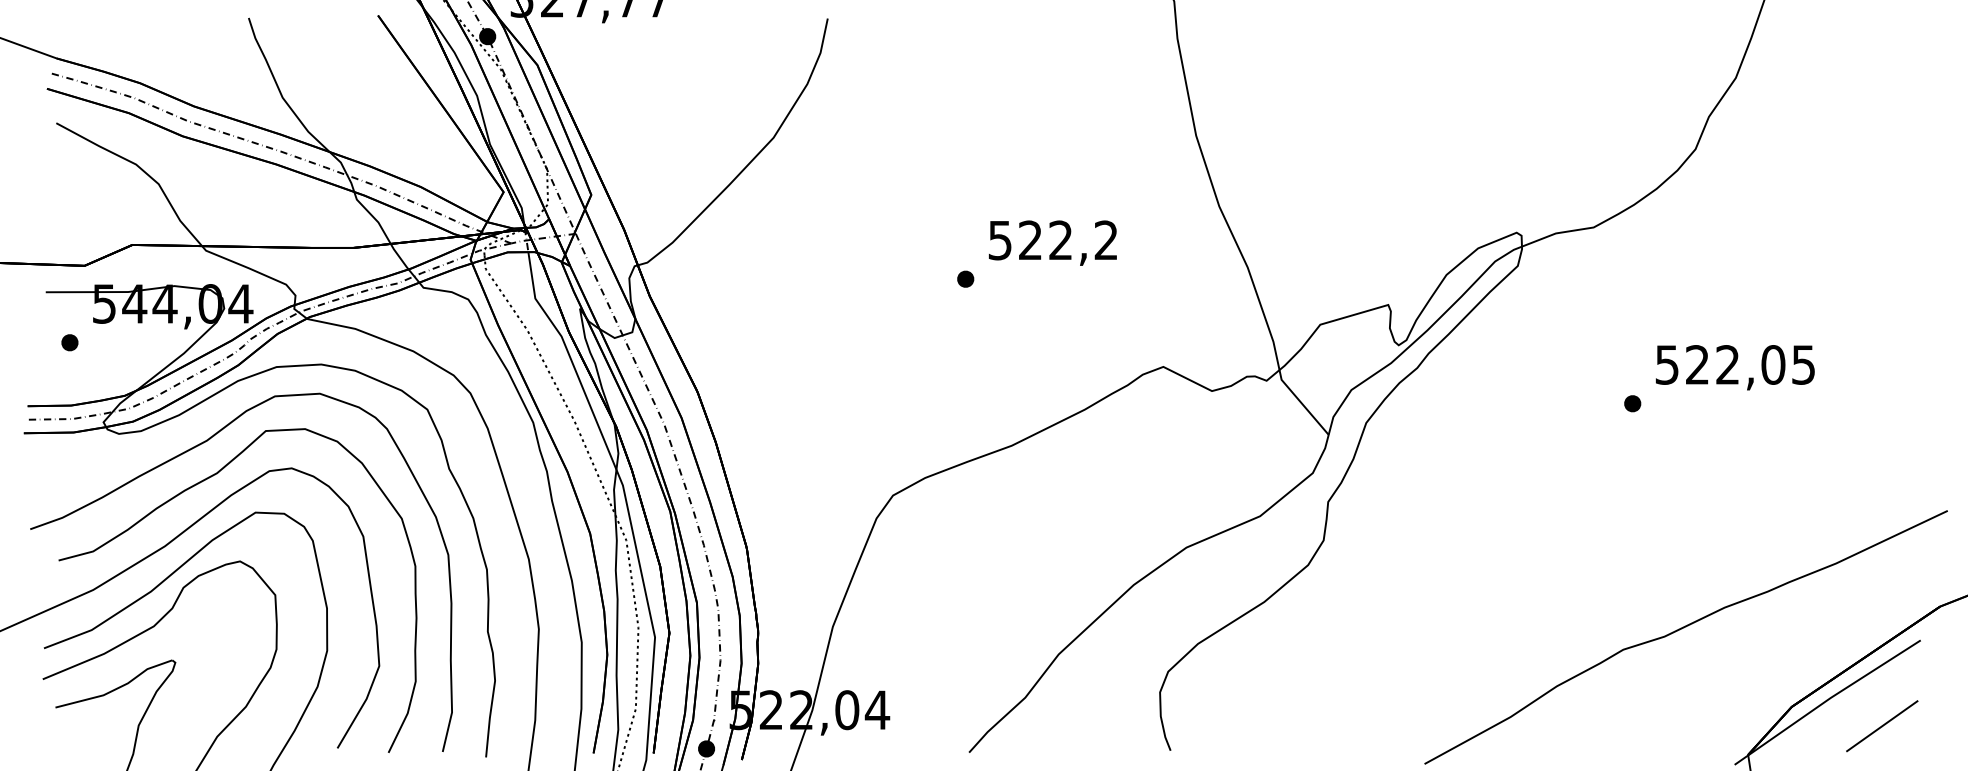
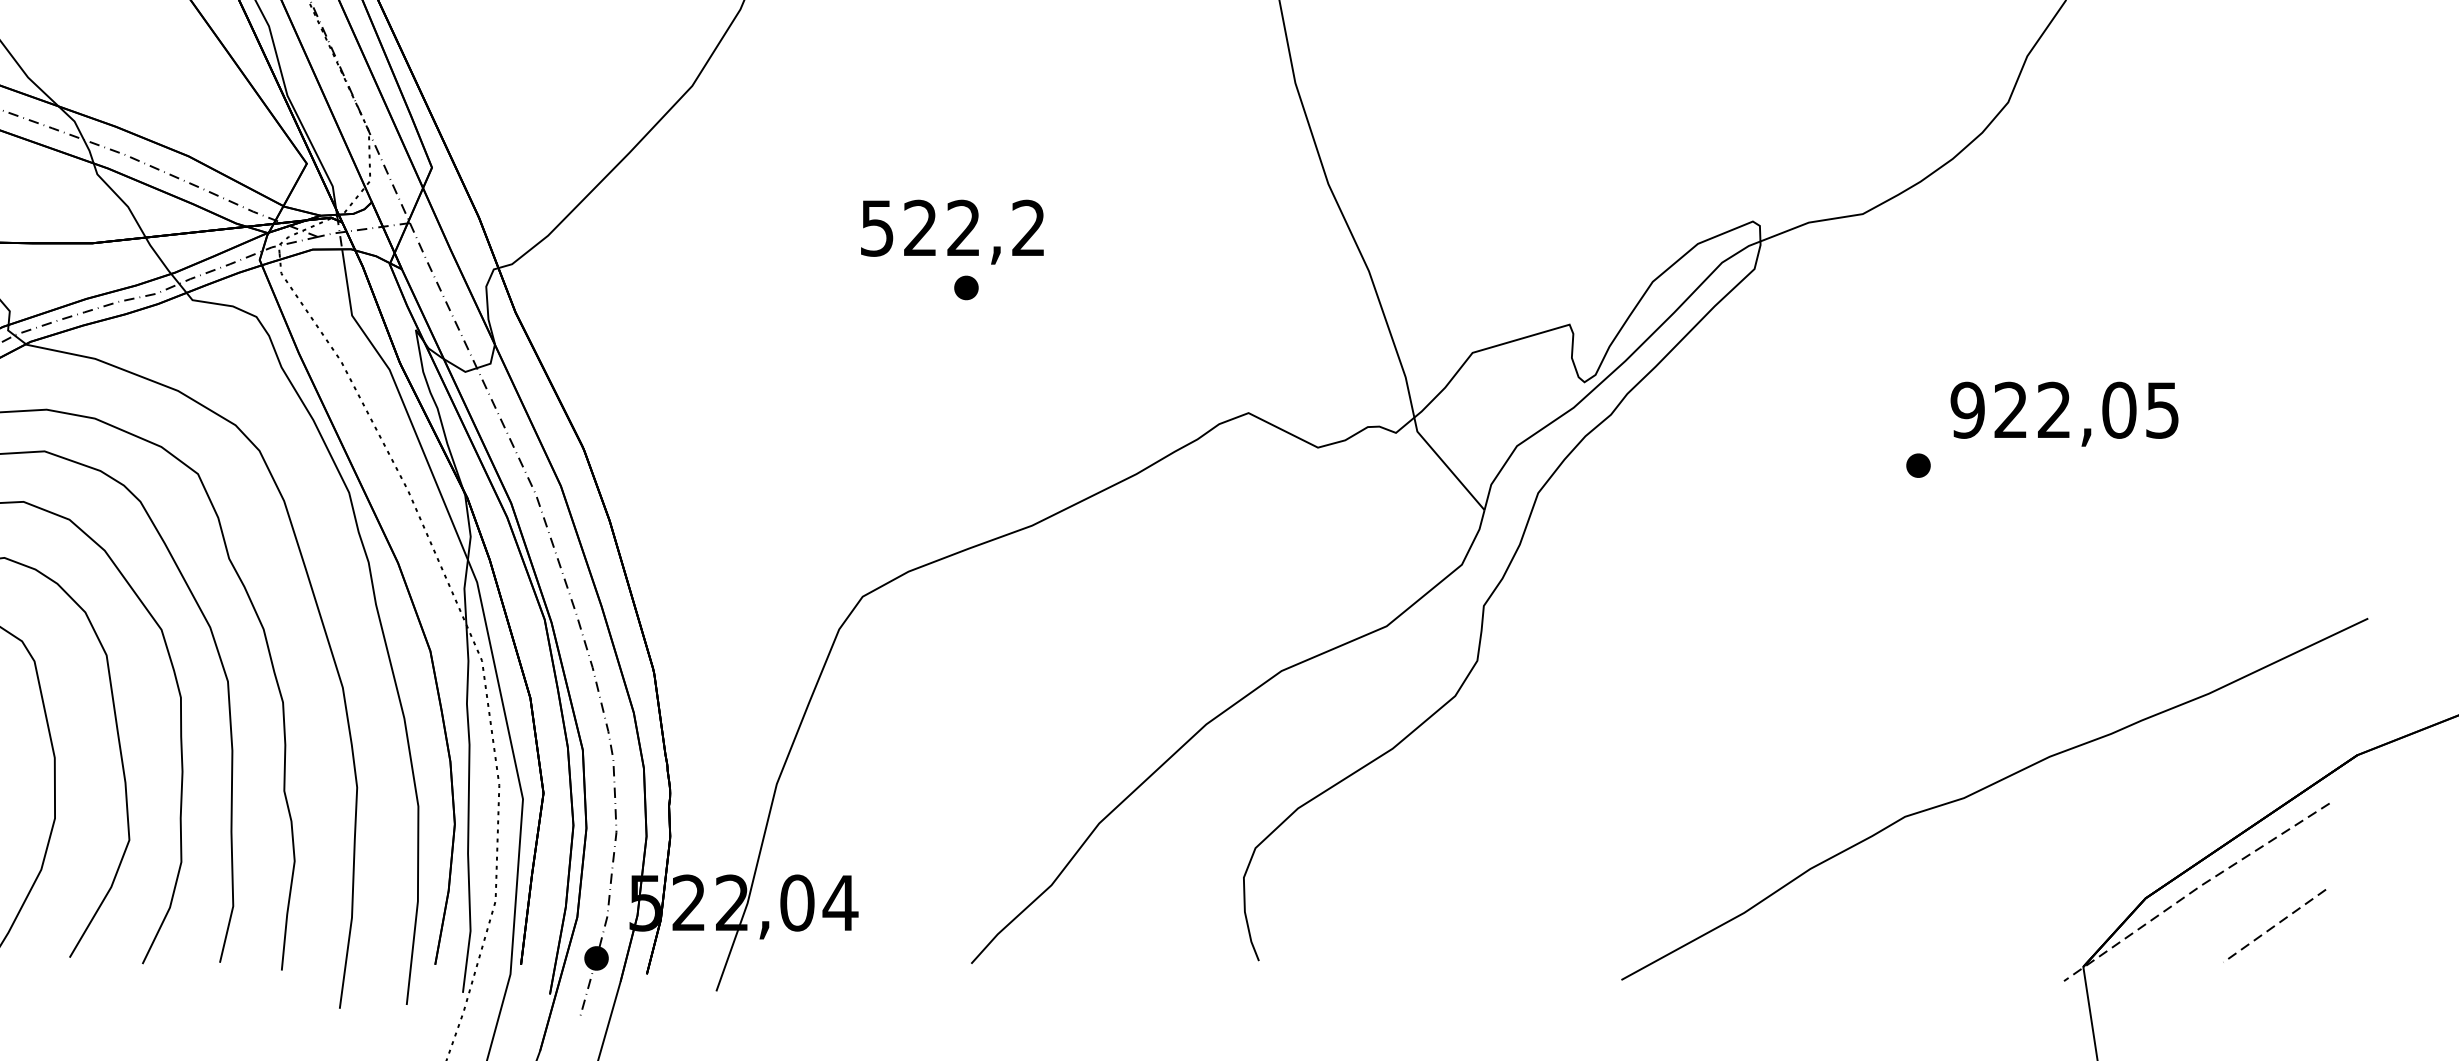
text: (1052, 242) -> (951, 231), moved
text: (1667, 364) -> (1968, 409), 522,05 -> 922,05
line: (1826, 700) -> (2195, 889), solid -> dashed
line: (1881, 726) -> (2273, 926), solid -> dashed

